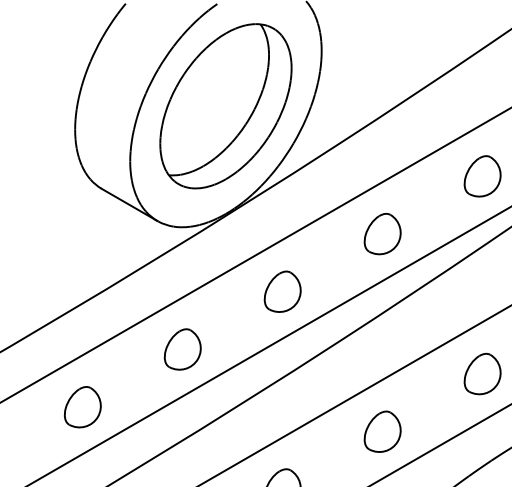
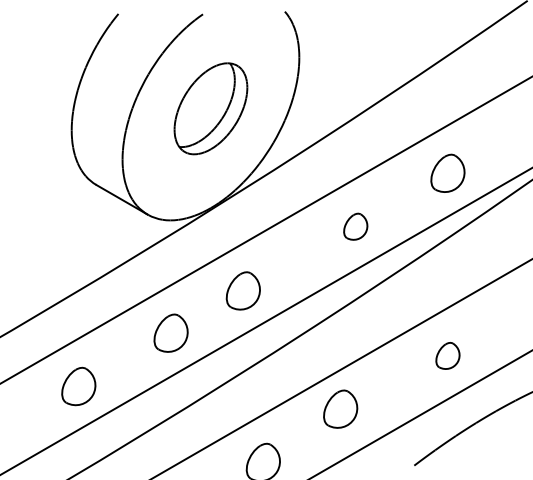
part: (225, 106) -> (210, 108), size x0.6
part: (382, 233) -> (355, 226), size x0.7
part: (281, 291) -> (242, 290), moved
part: (482, 373) -> (447, 355), size x0.7
part: (382, 431) -> (340, 408), moved

